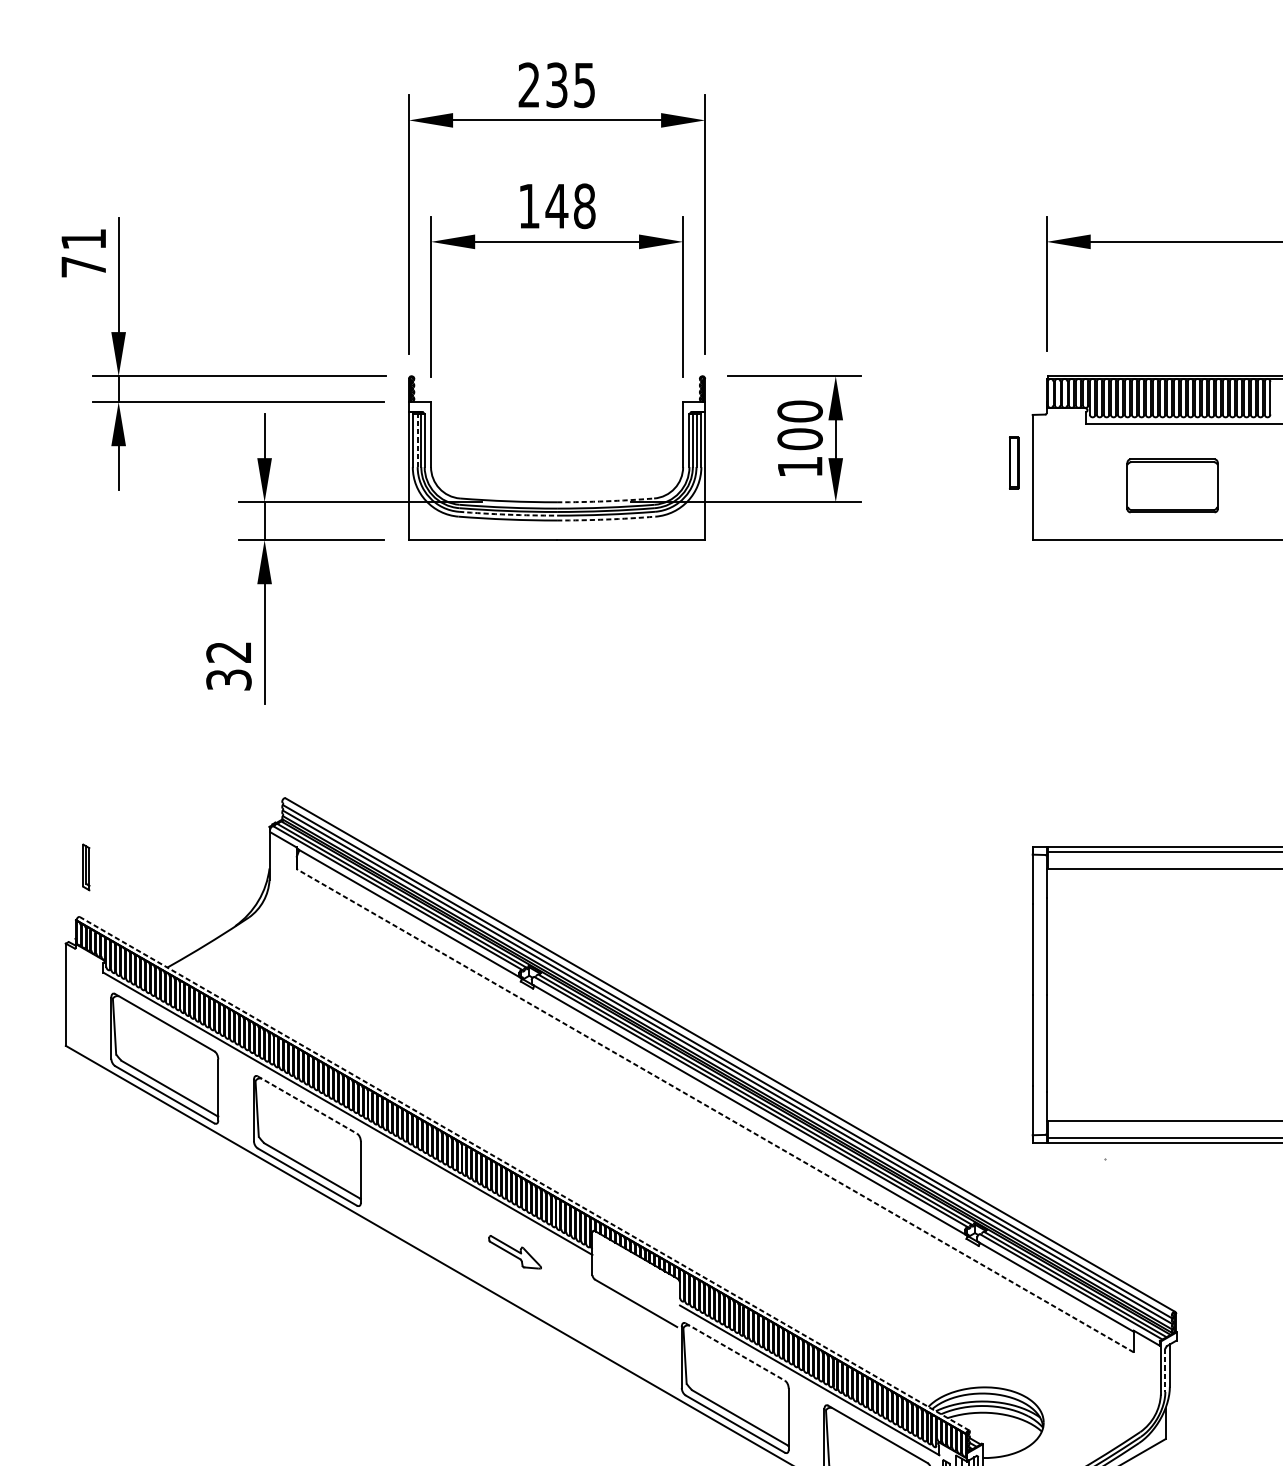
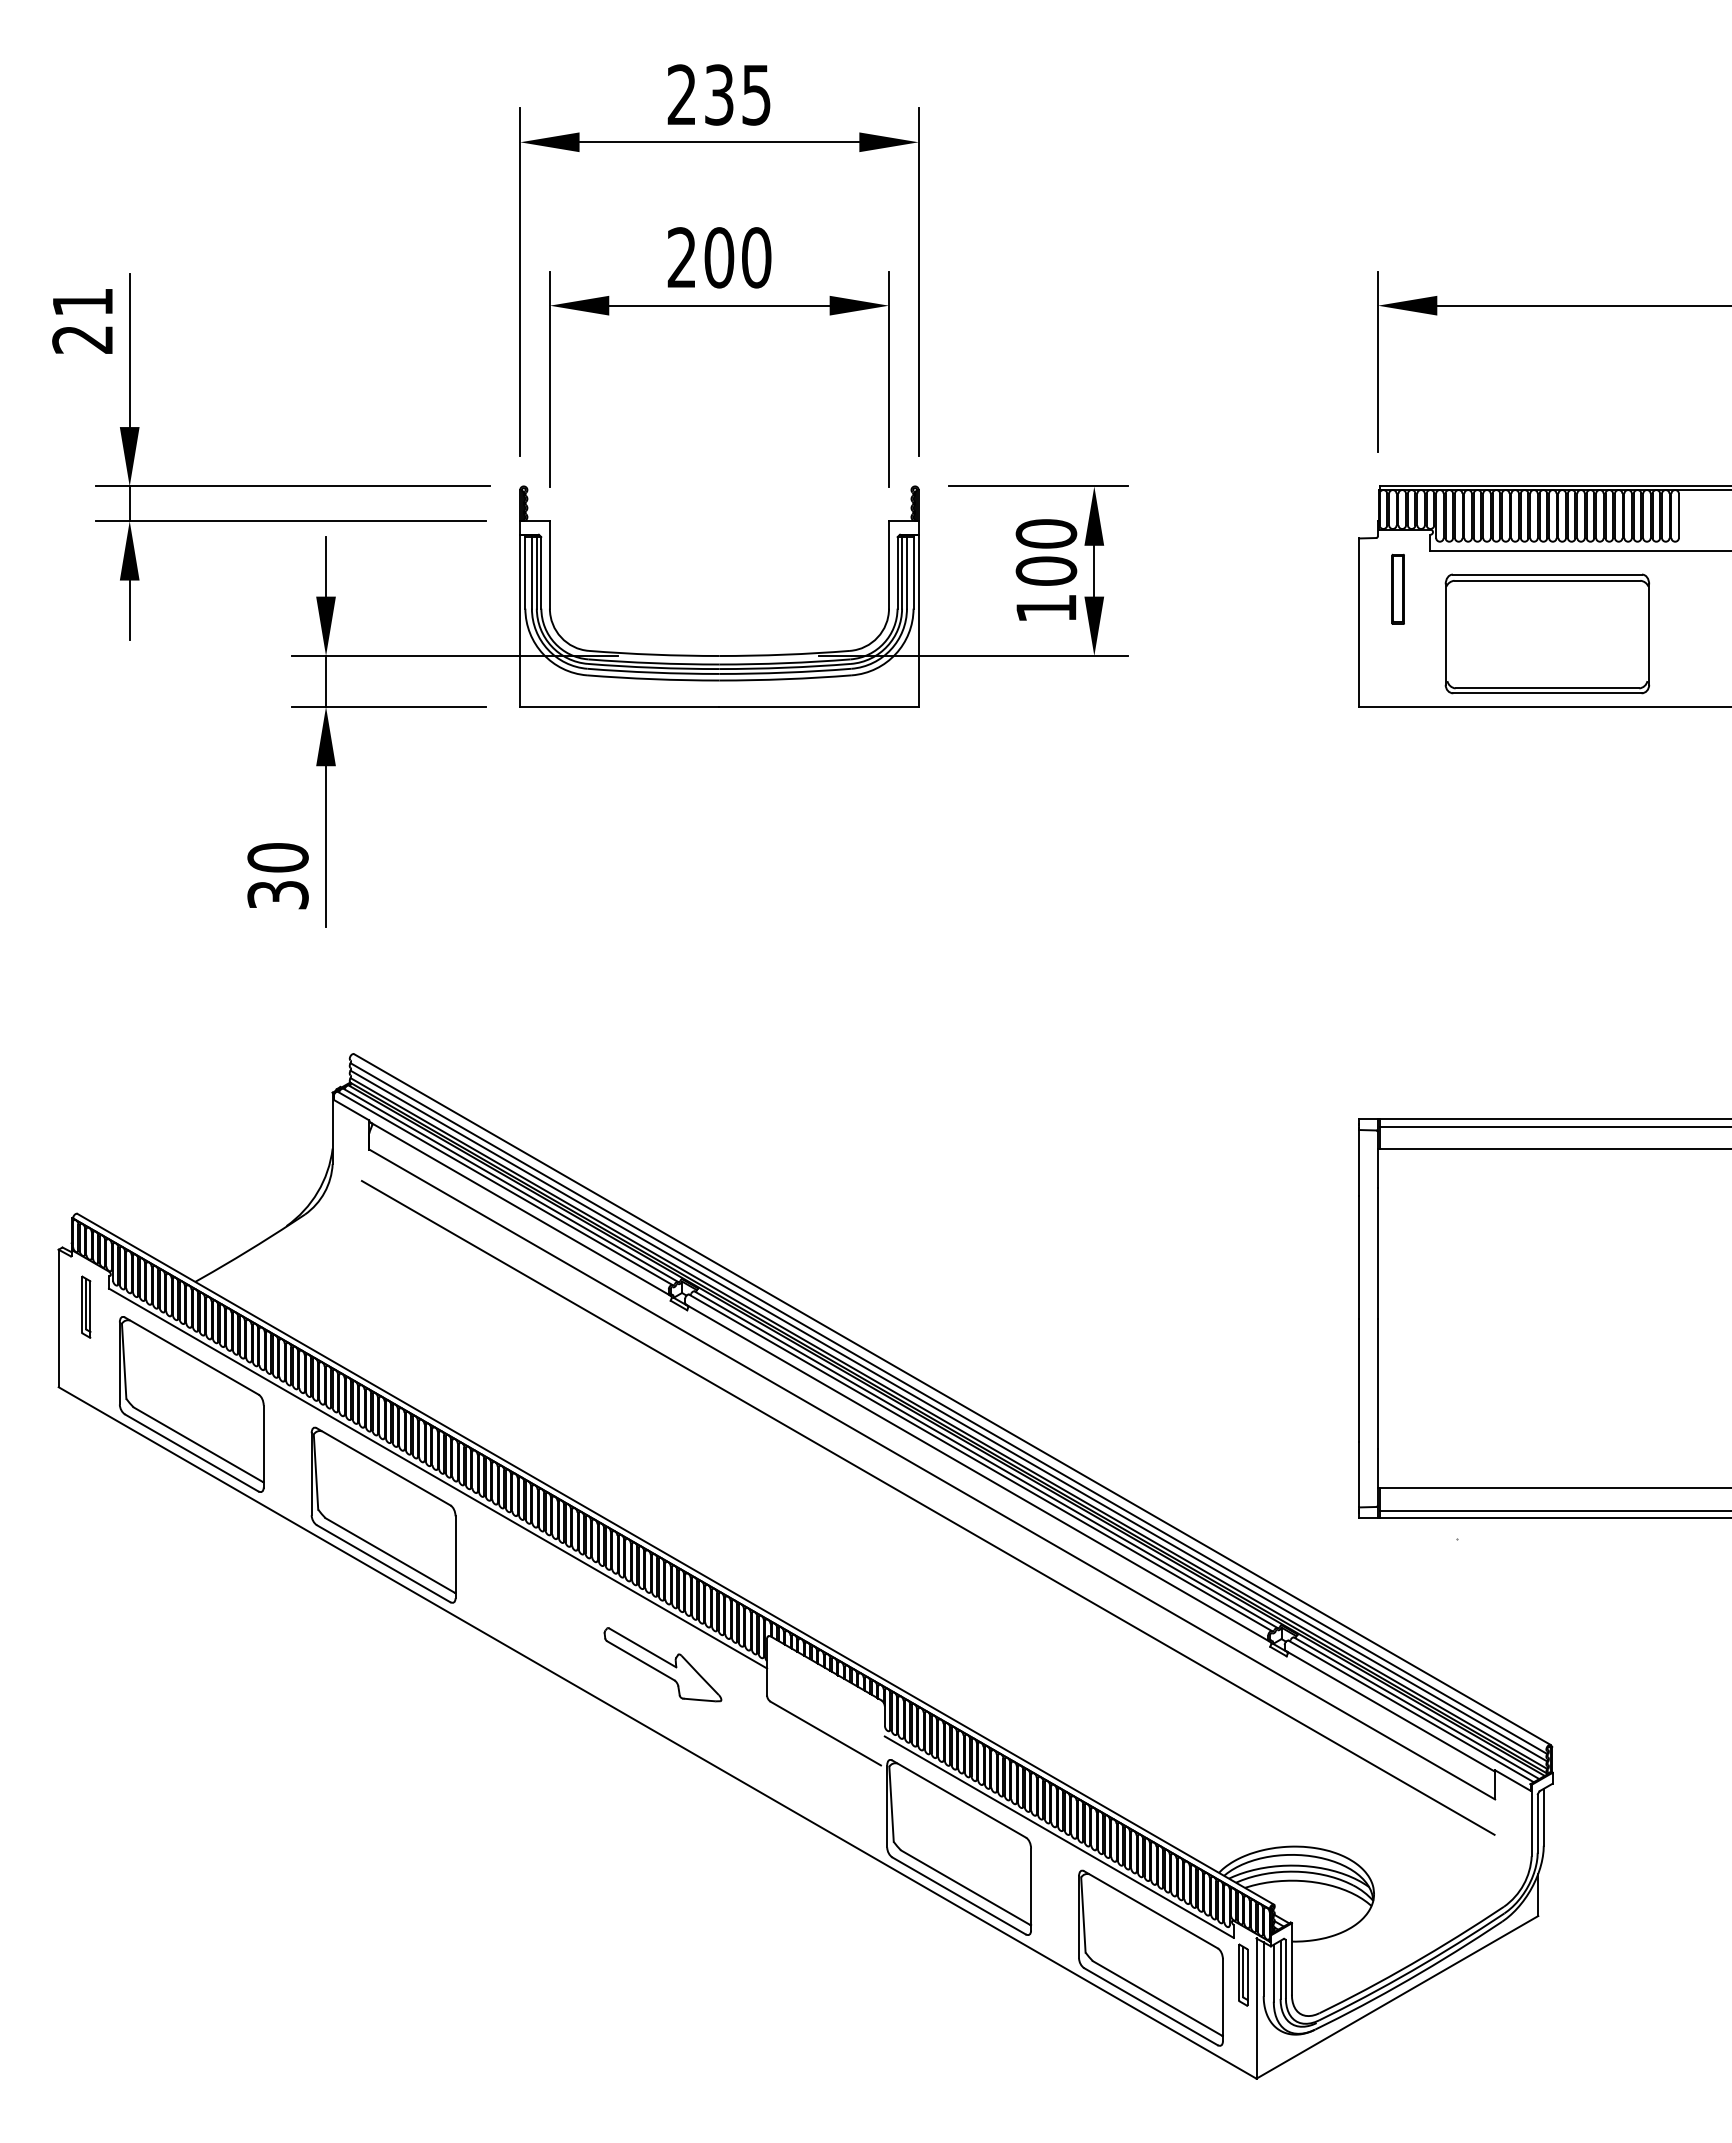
text: (557, 206) -> (719, 257), 148 -> 200
text: (83, 266) -> (82, 339), 71 -> 21
line: (417, 440) -> (531, 573), dashed -> solid
part: (1013, 462) -> (1397, 588), moved
part: (1172, 485) -> (1547, 633), size x1.67
arc: (605, 501) -> (784, 654), dashed -> solid
arc: (508, 514) -> (653, 672), dashed -> solid
arc: (606, 519) -> (785, 679), dashed -> solid
text: (228, 652) -> (277, 857), 32 -> 30
part: (86, 866) -> (86, 1306), moved
line: (308, 1105) -> (384, 1467), dashed -> solid
line: (714, 1110) -> (931, 1474), dashed -> solid
line: (711, 1135) -> (927, 1507), added
line: (524, 1173) -> (675, 1559), dashed -> solid
part: (514, 1252) -> (662, 1664), size x1.67
line: (735, 1352) -> (959, 1799), dashed -> solid
line: (1165, 1370) -> (1537, 1823), dashed -> solid

